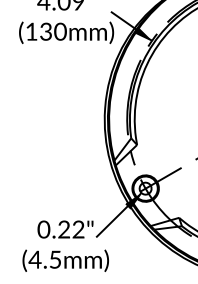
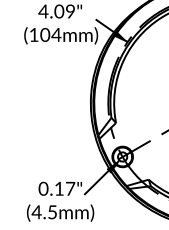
text: (52, 31) -> (50, 34), (130mm) -> (104mm)
text: (70, 229) -> (64, 188), 0.22" -> 0.17"

